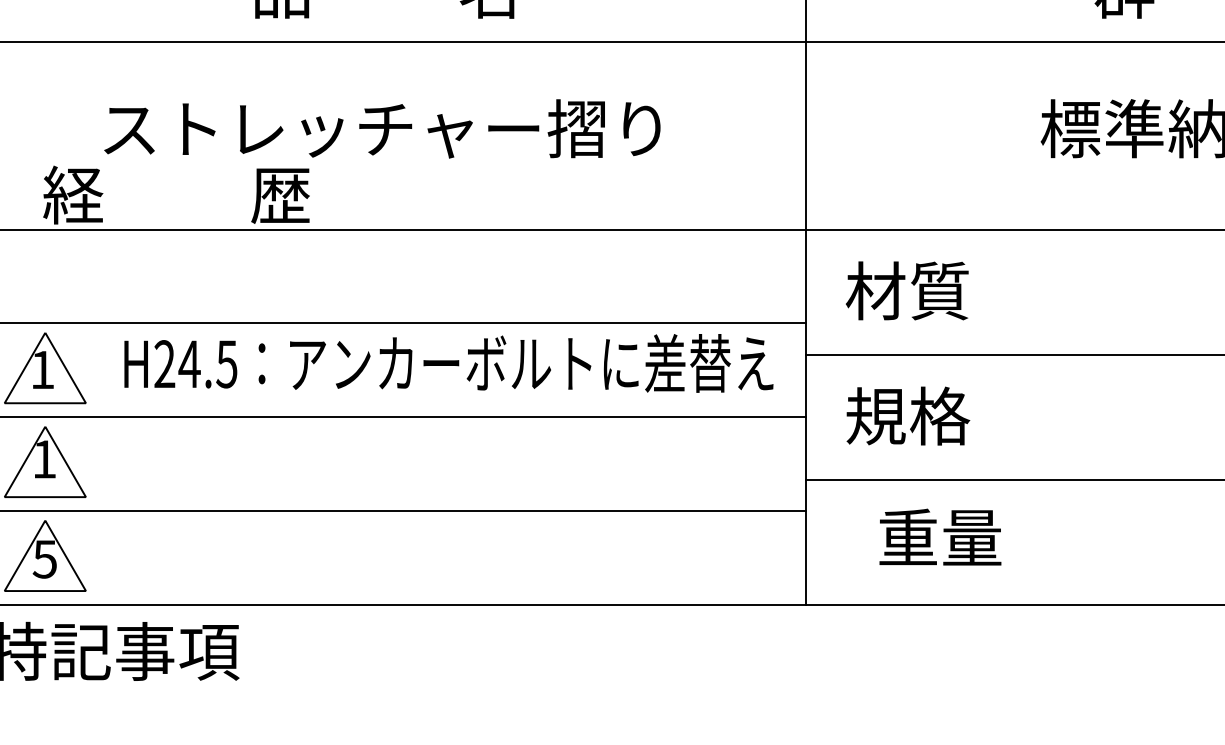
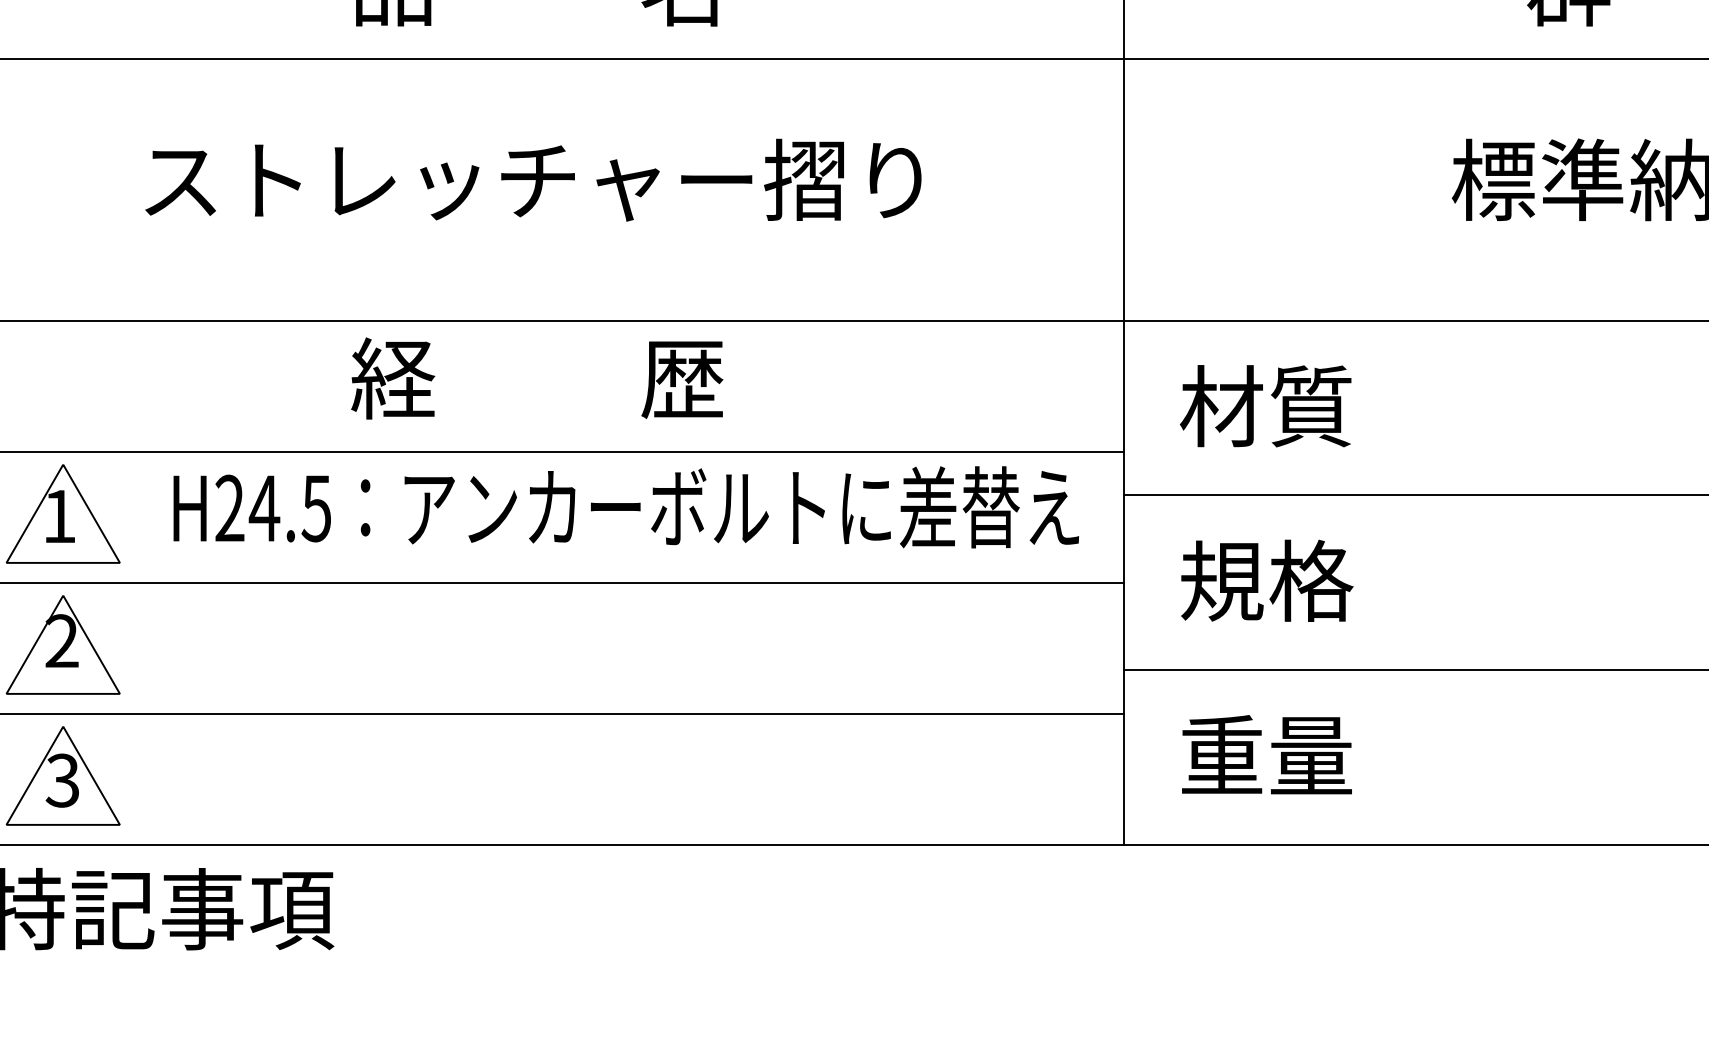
text: (176, 195) -> (537, 378), moved
text: (44, 458) -> (61, 640), 1 -> 2
text: (940, 537) -> (1266, 754), moved
text: (44, 559) -> (62, 780), 5 -> 3

